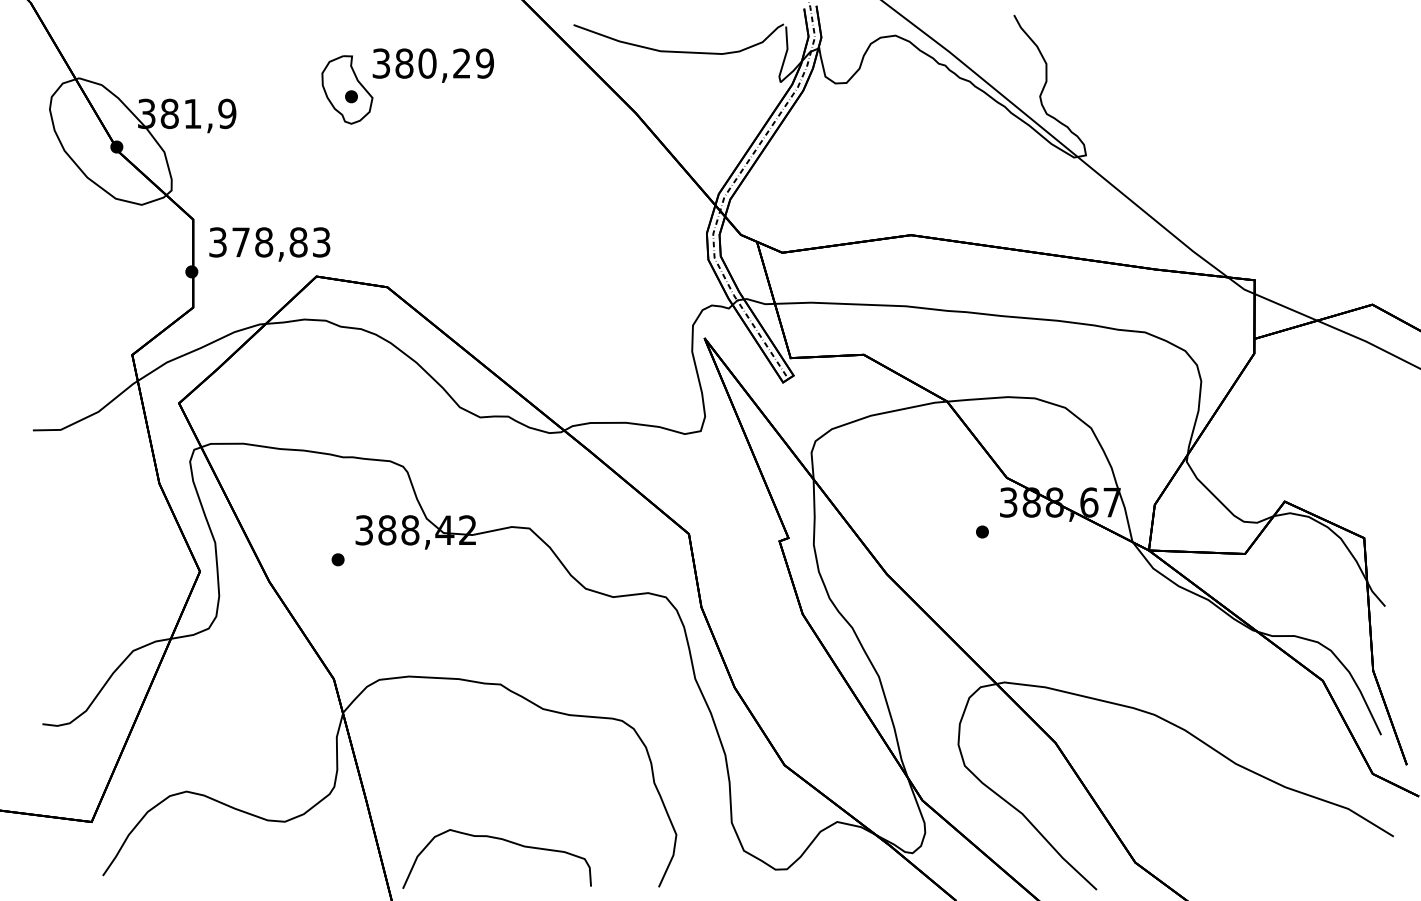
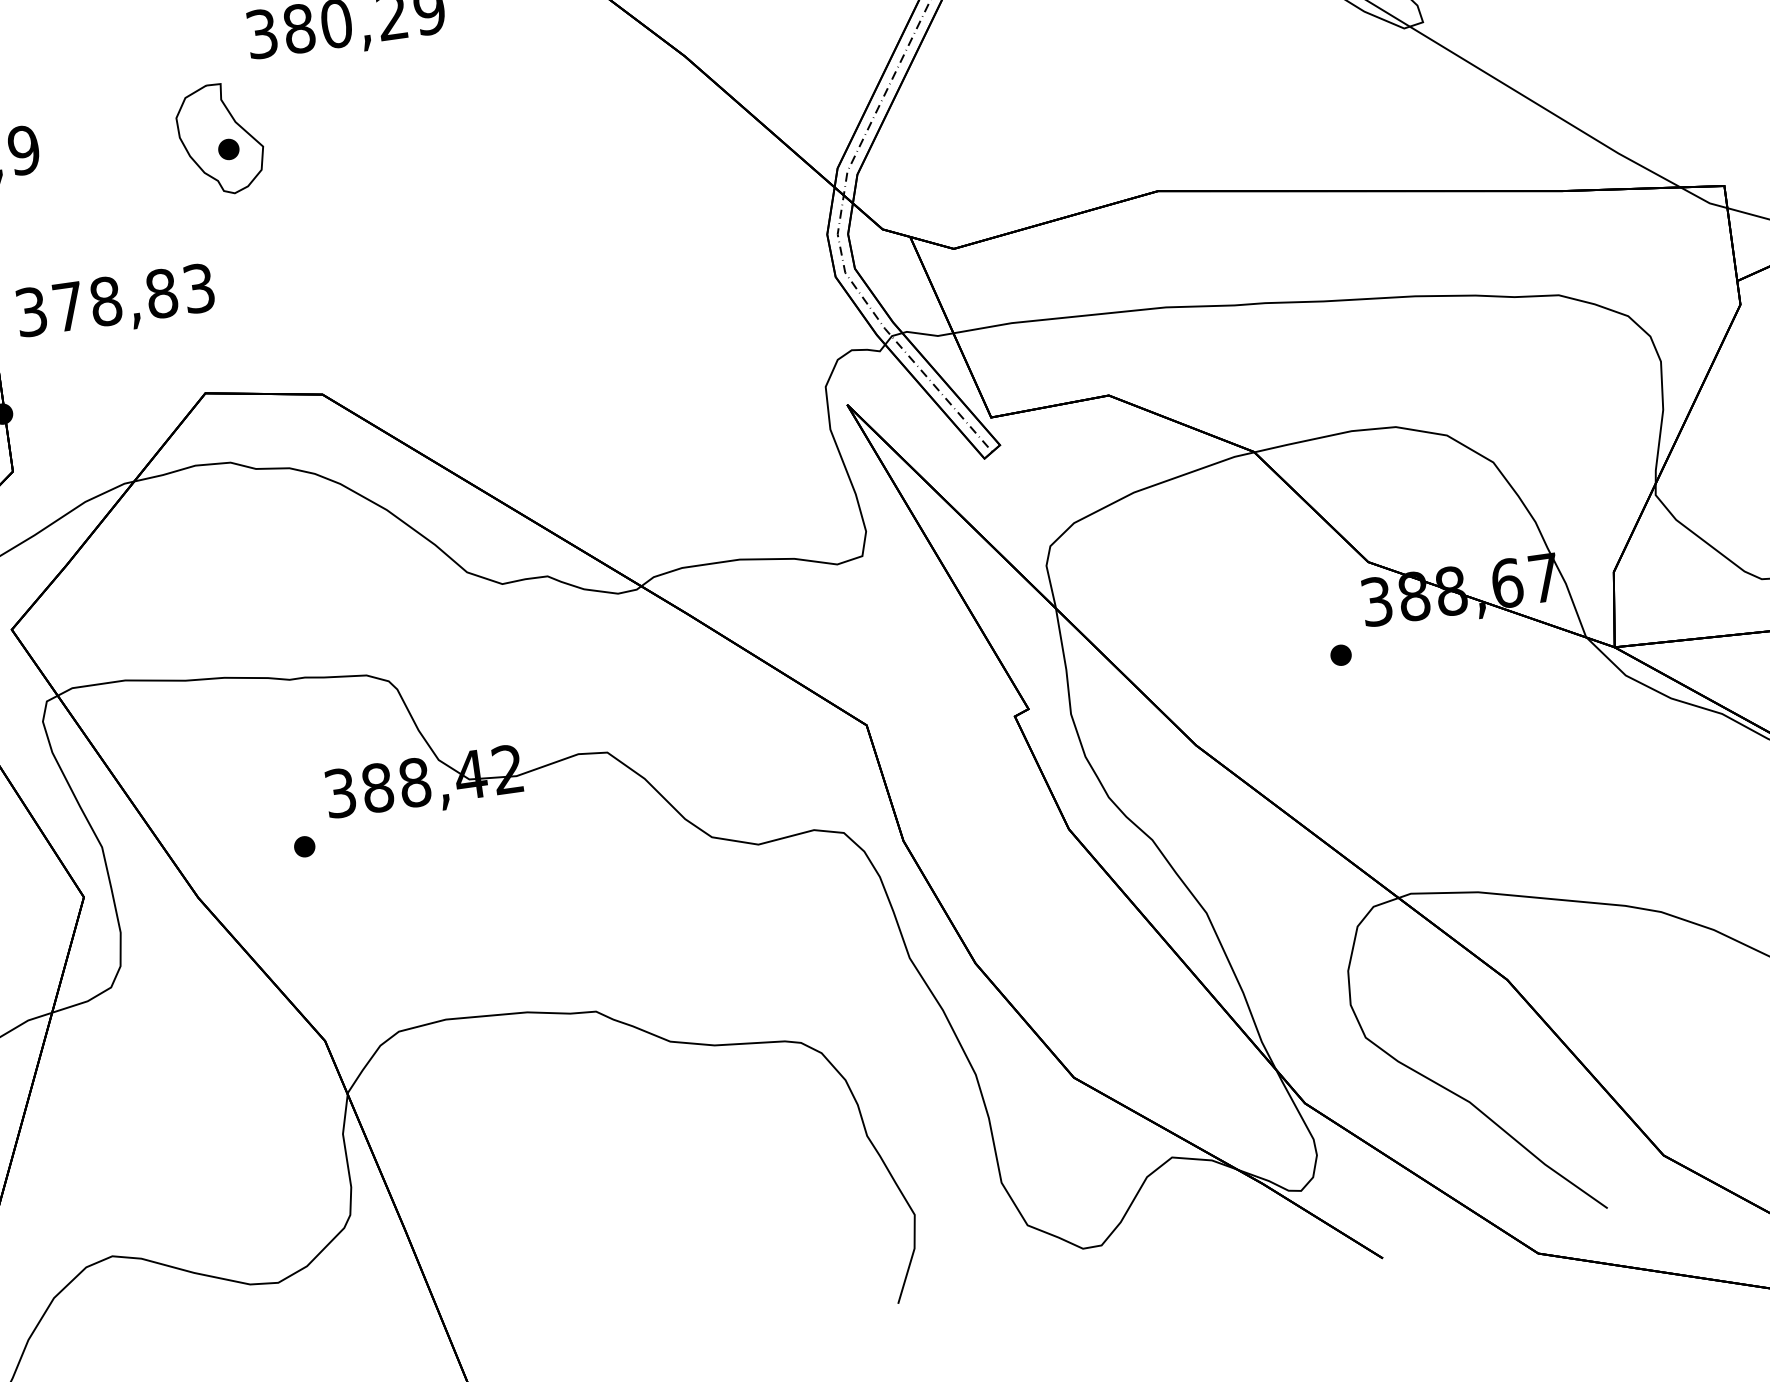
part: (347, 89) -> (220, 138), moved
text: (269, 244) -> (115, 303), moved
curve: (502, 840) -> (634, 1263), removed

